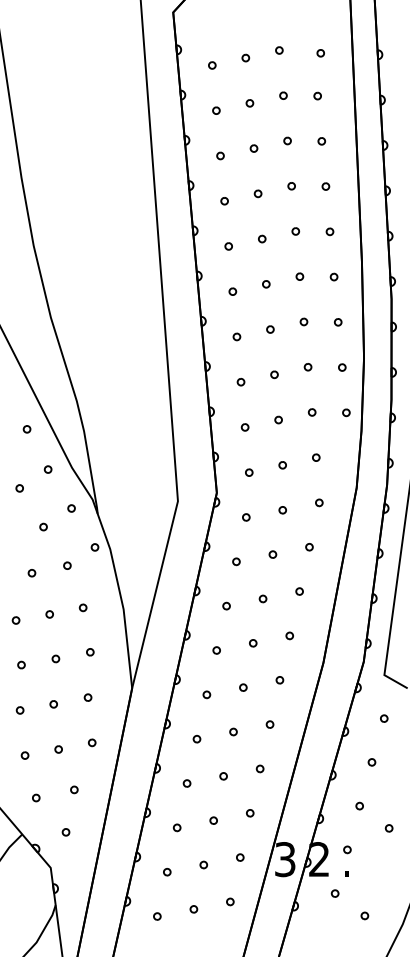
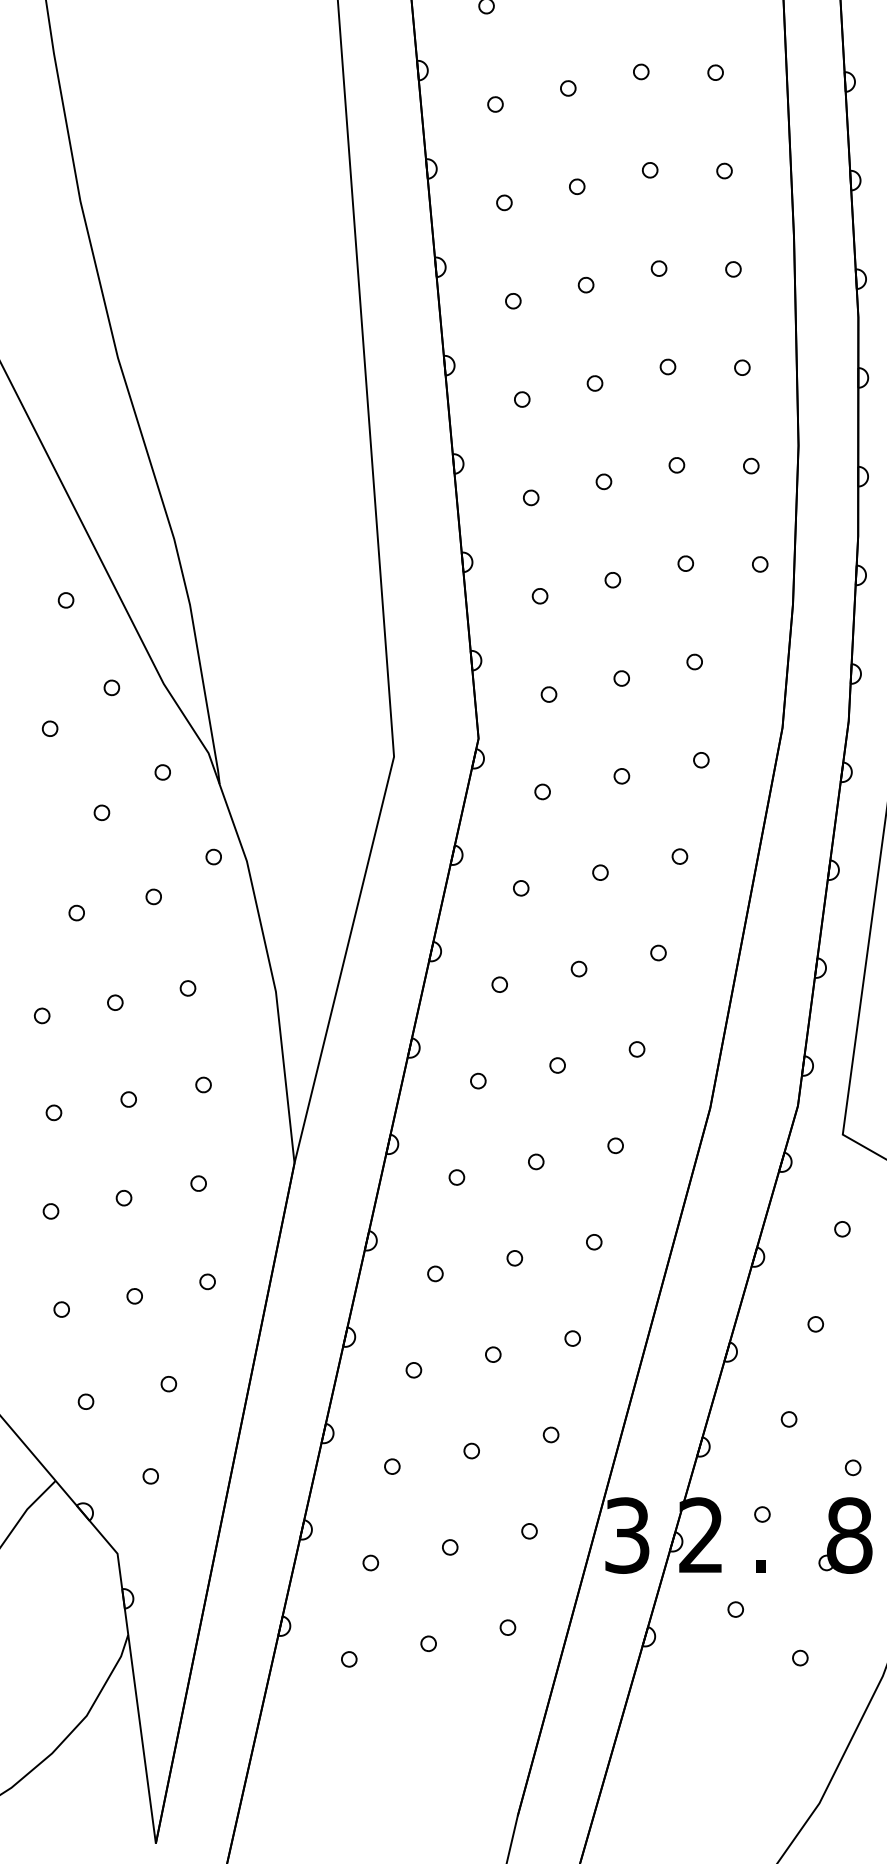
part: (384, 859) -> (843, 1535), added

